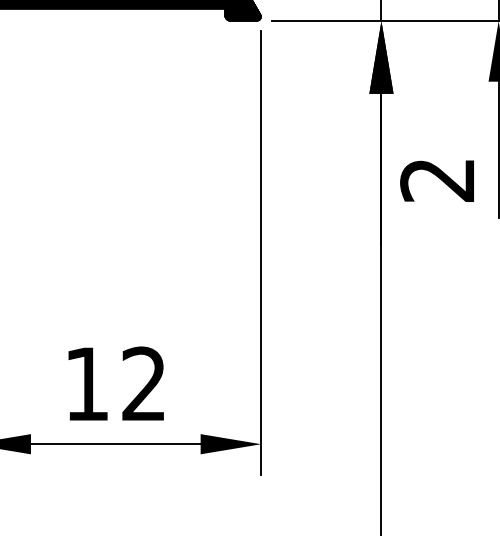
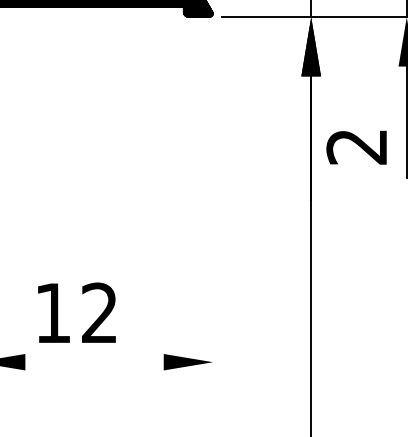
line: (261, 252) -> (213, 205), removed
text: (115, 383) -> (76, 312), moved
line: (115, 444) -> (94, 362), removed

